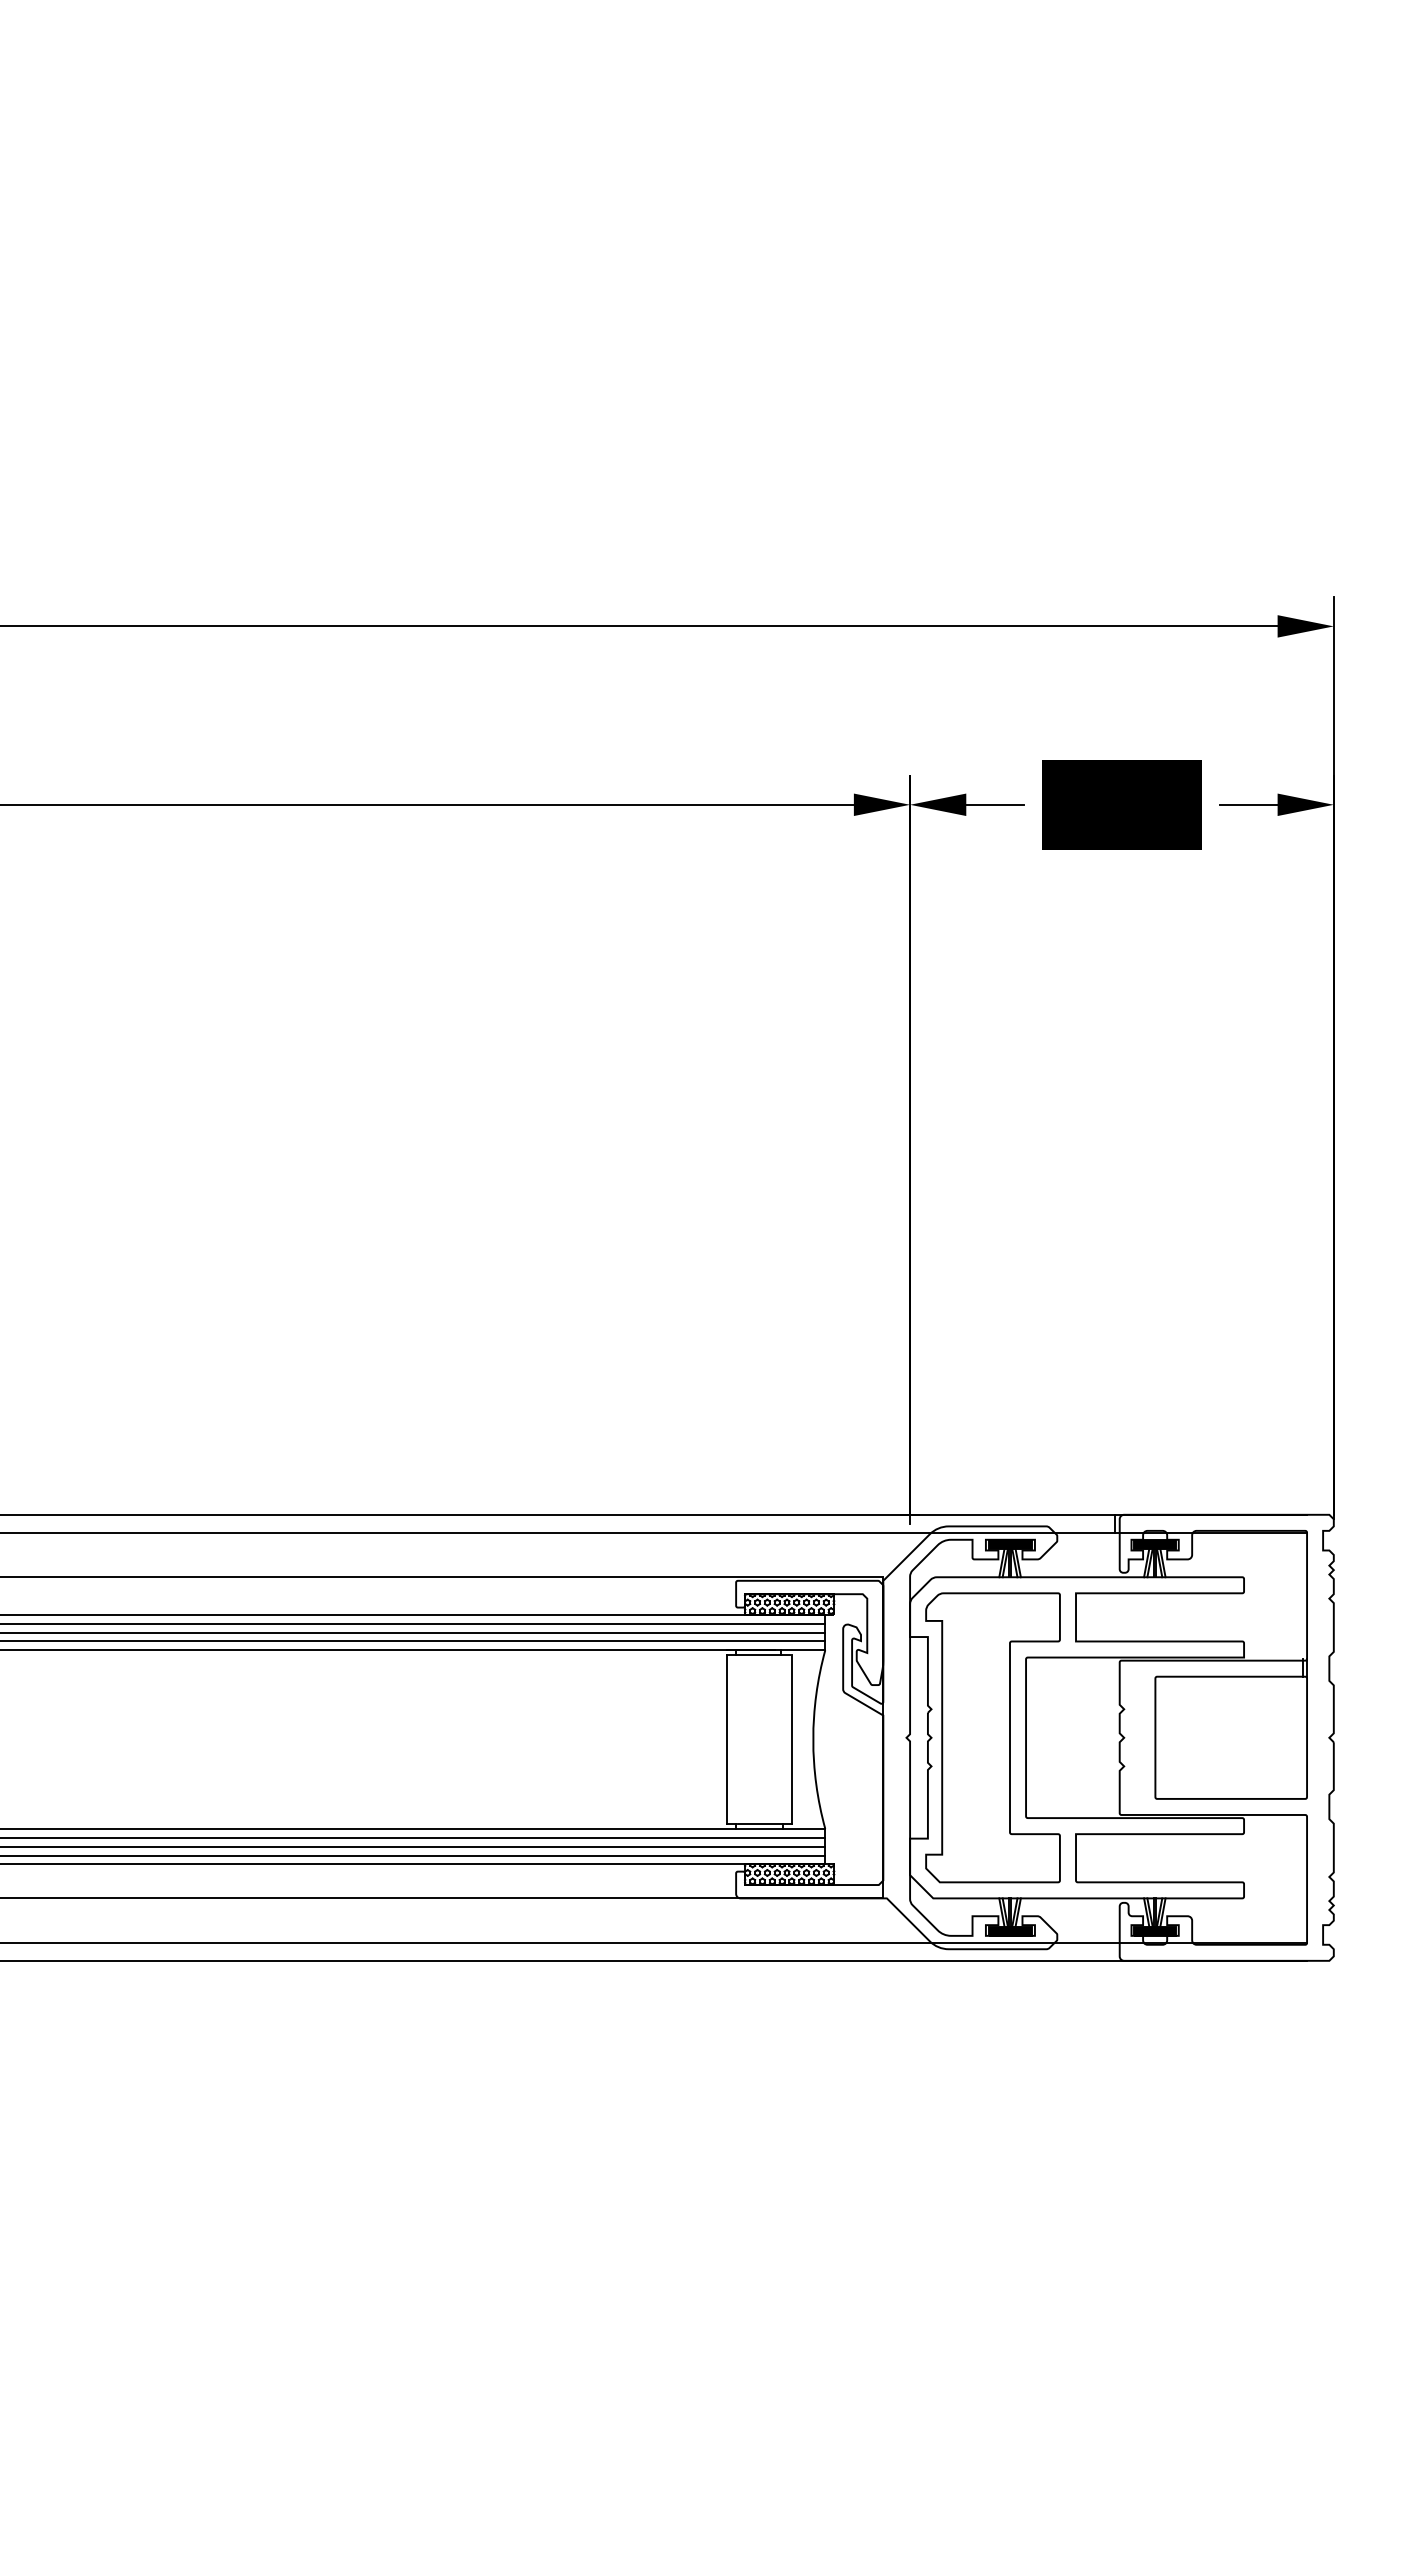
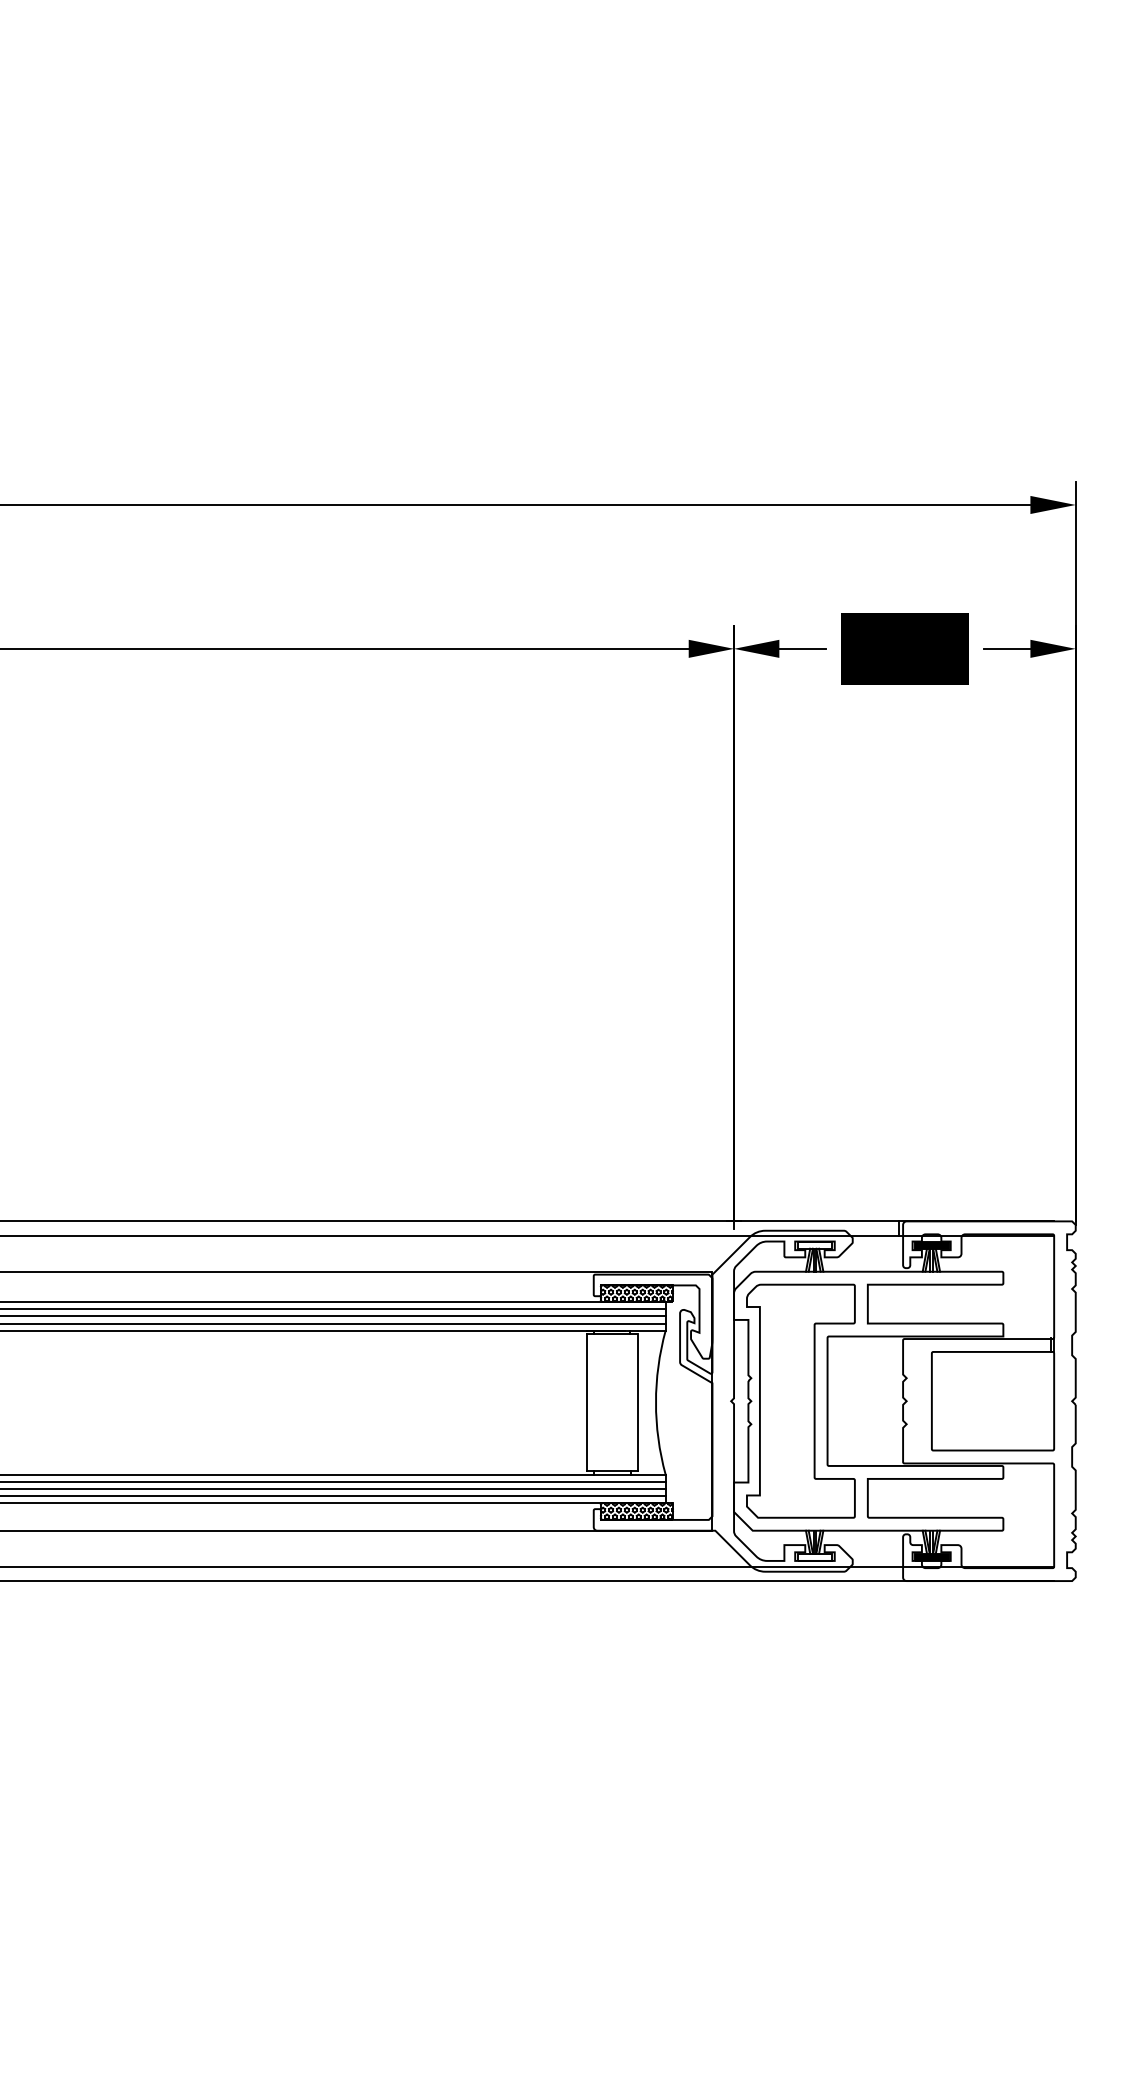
fill: (1010, 1543) -> (815, 1244), removed
fill: (1010, 1930) -> (815, 1556), removed

